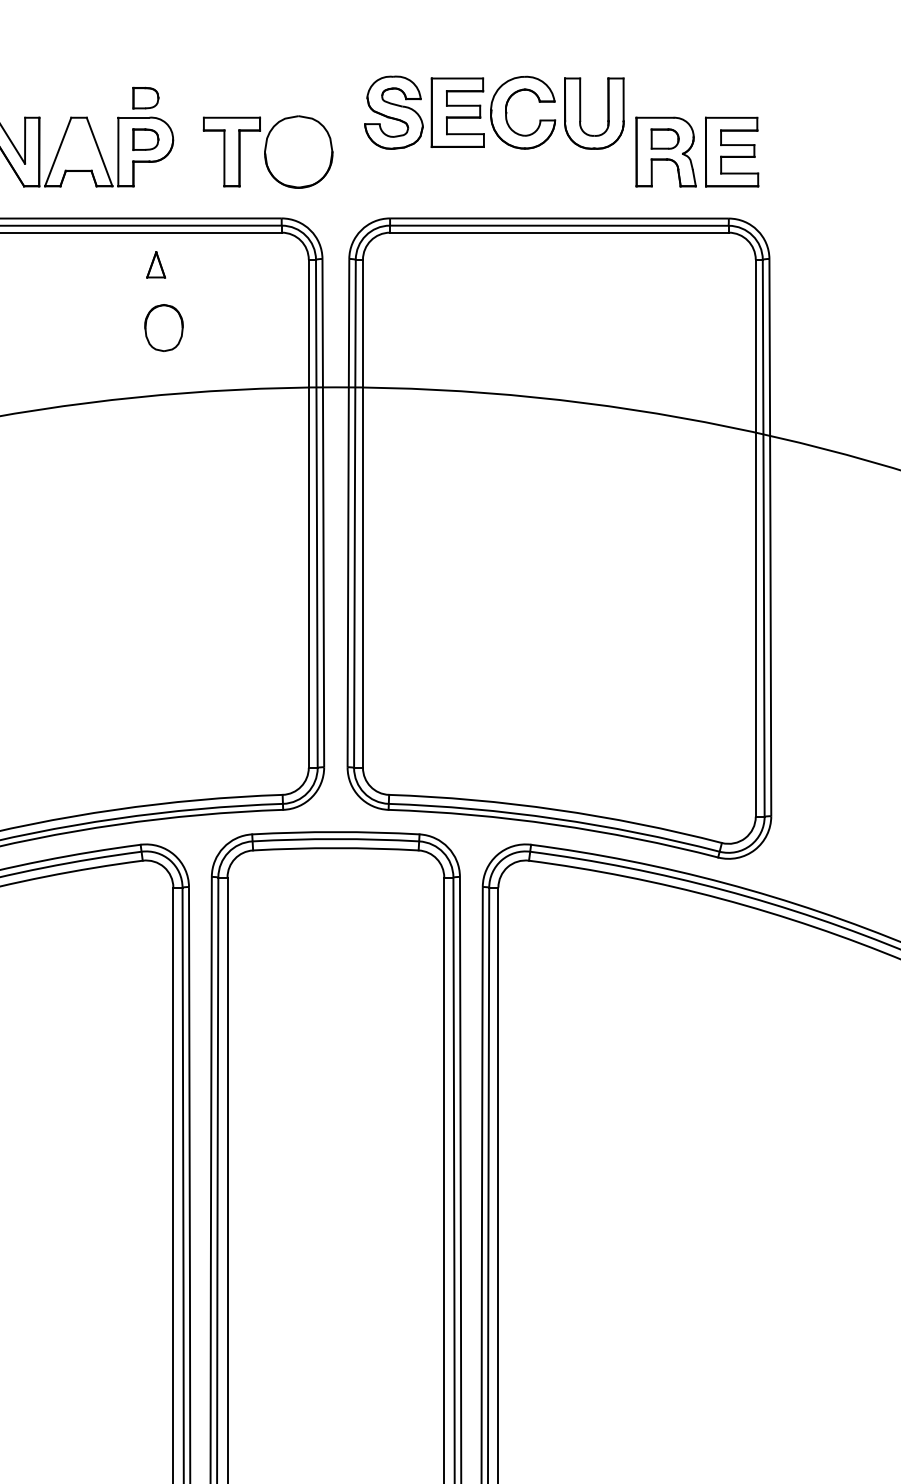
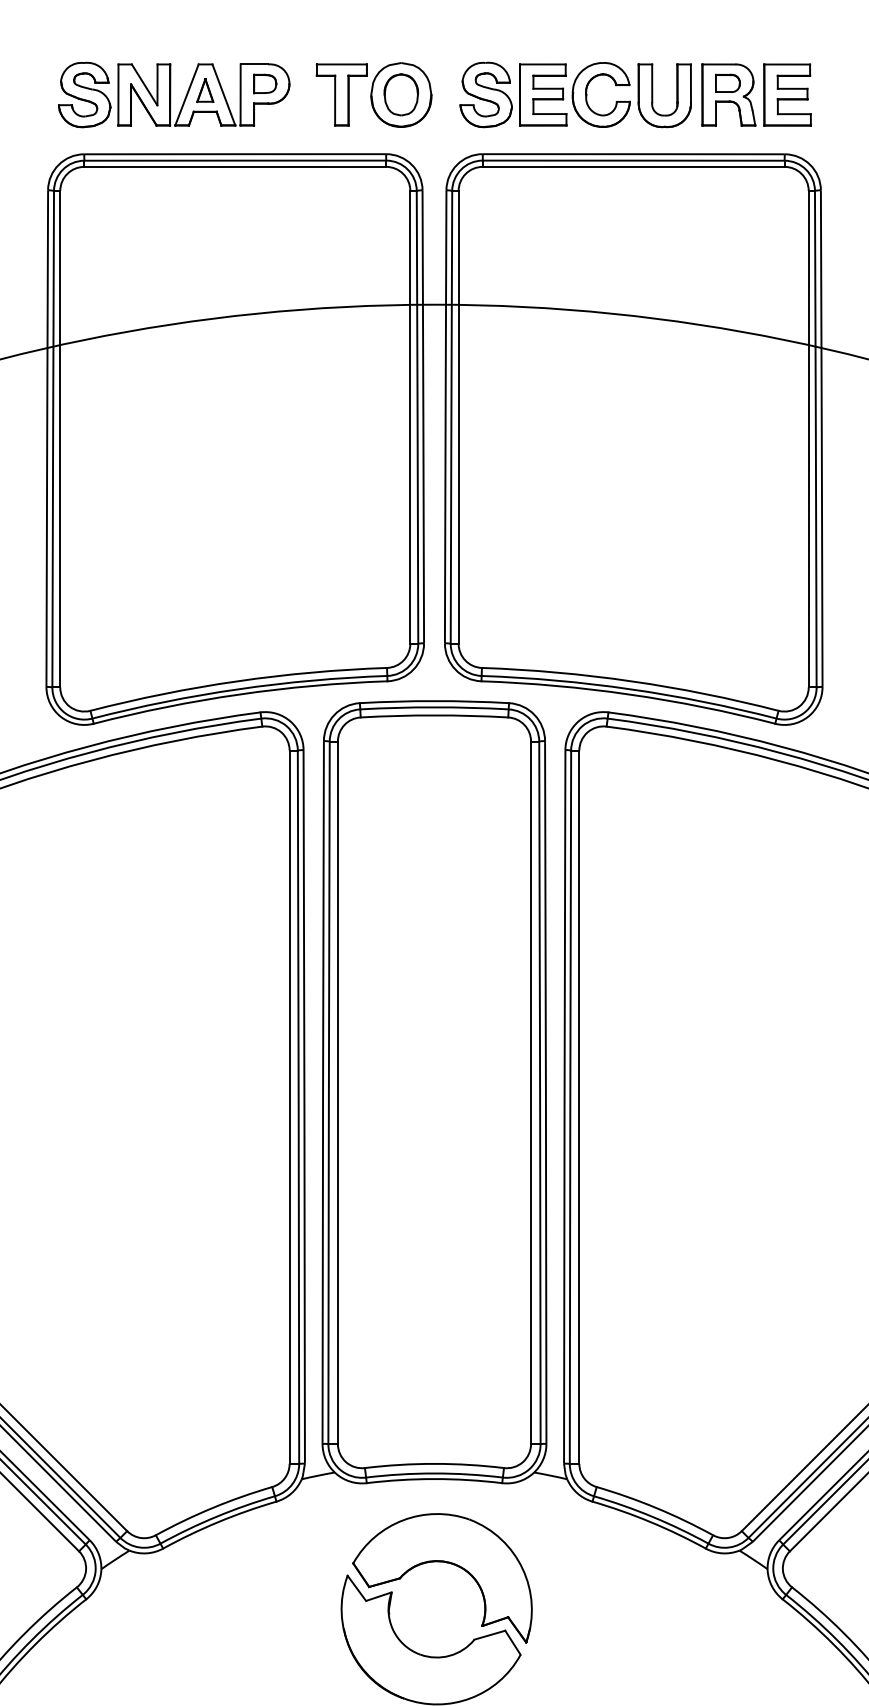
part: (146, 97) -> (265, 46), removed
part: (494, 112) -> (575, 94), moved
part: (156, 264) -> (205, 90), moved
part: (163, 327) -> (400, 94), moved

